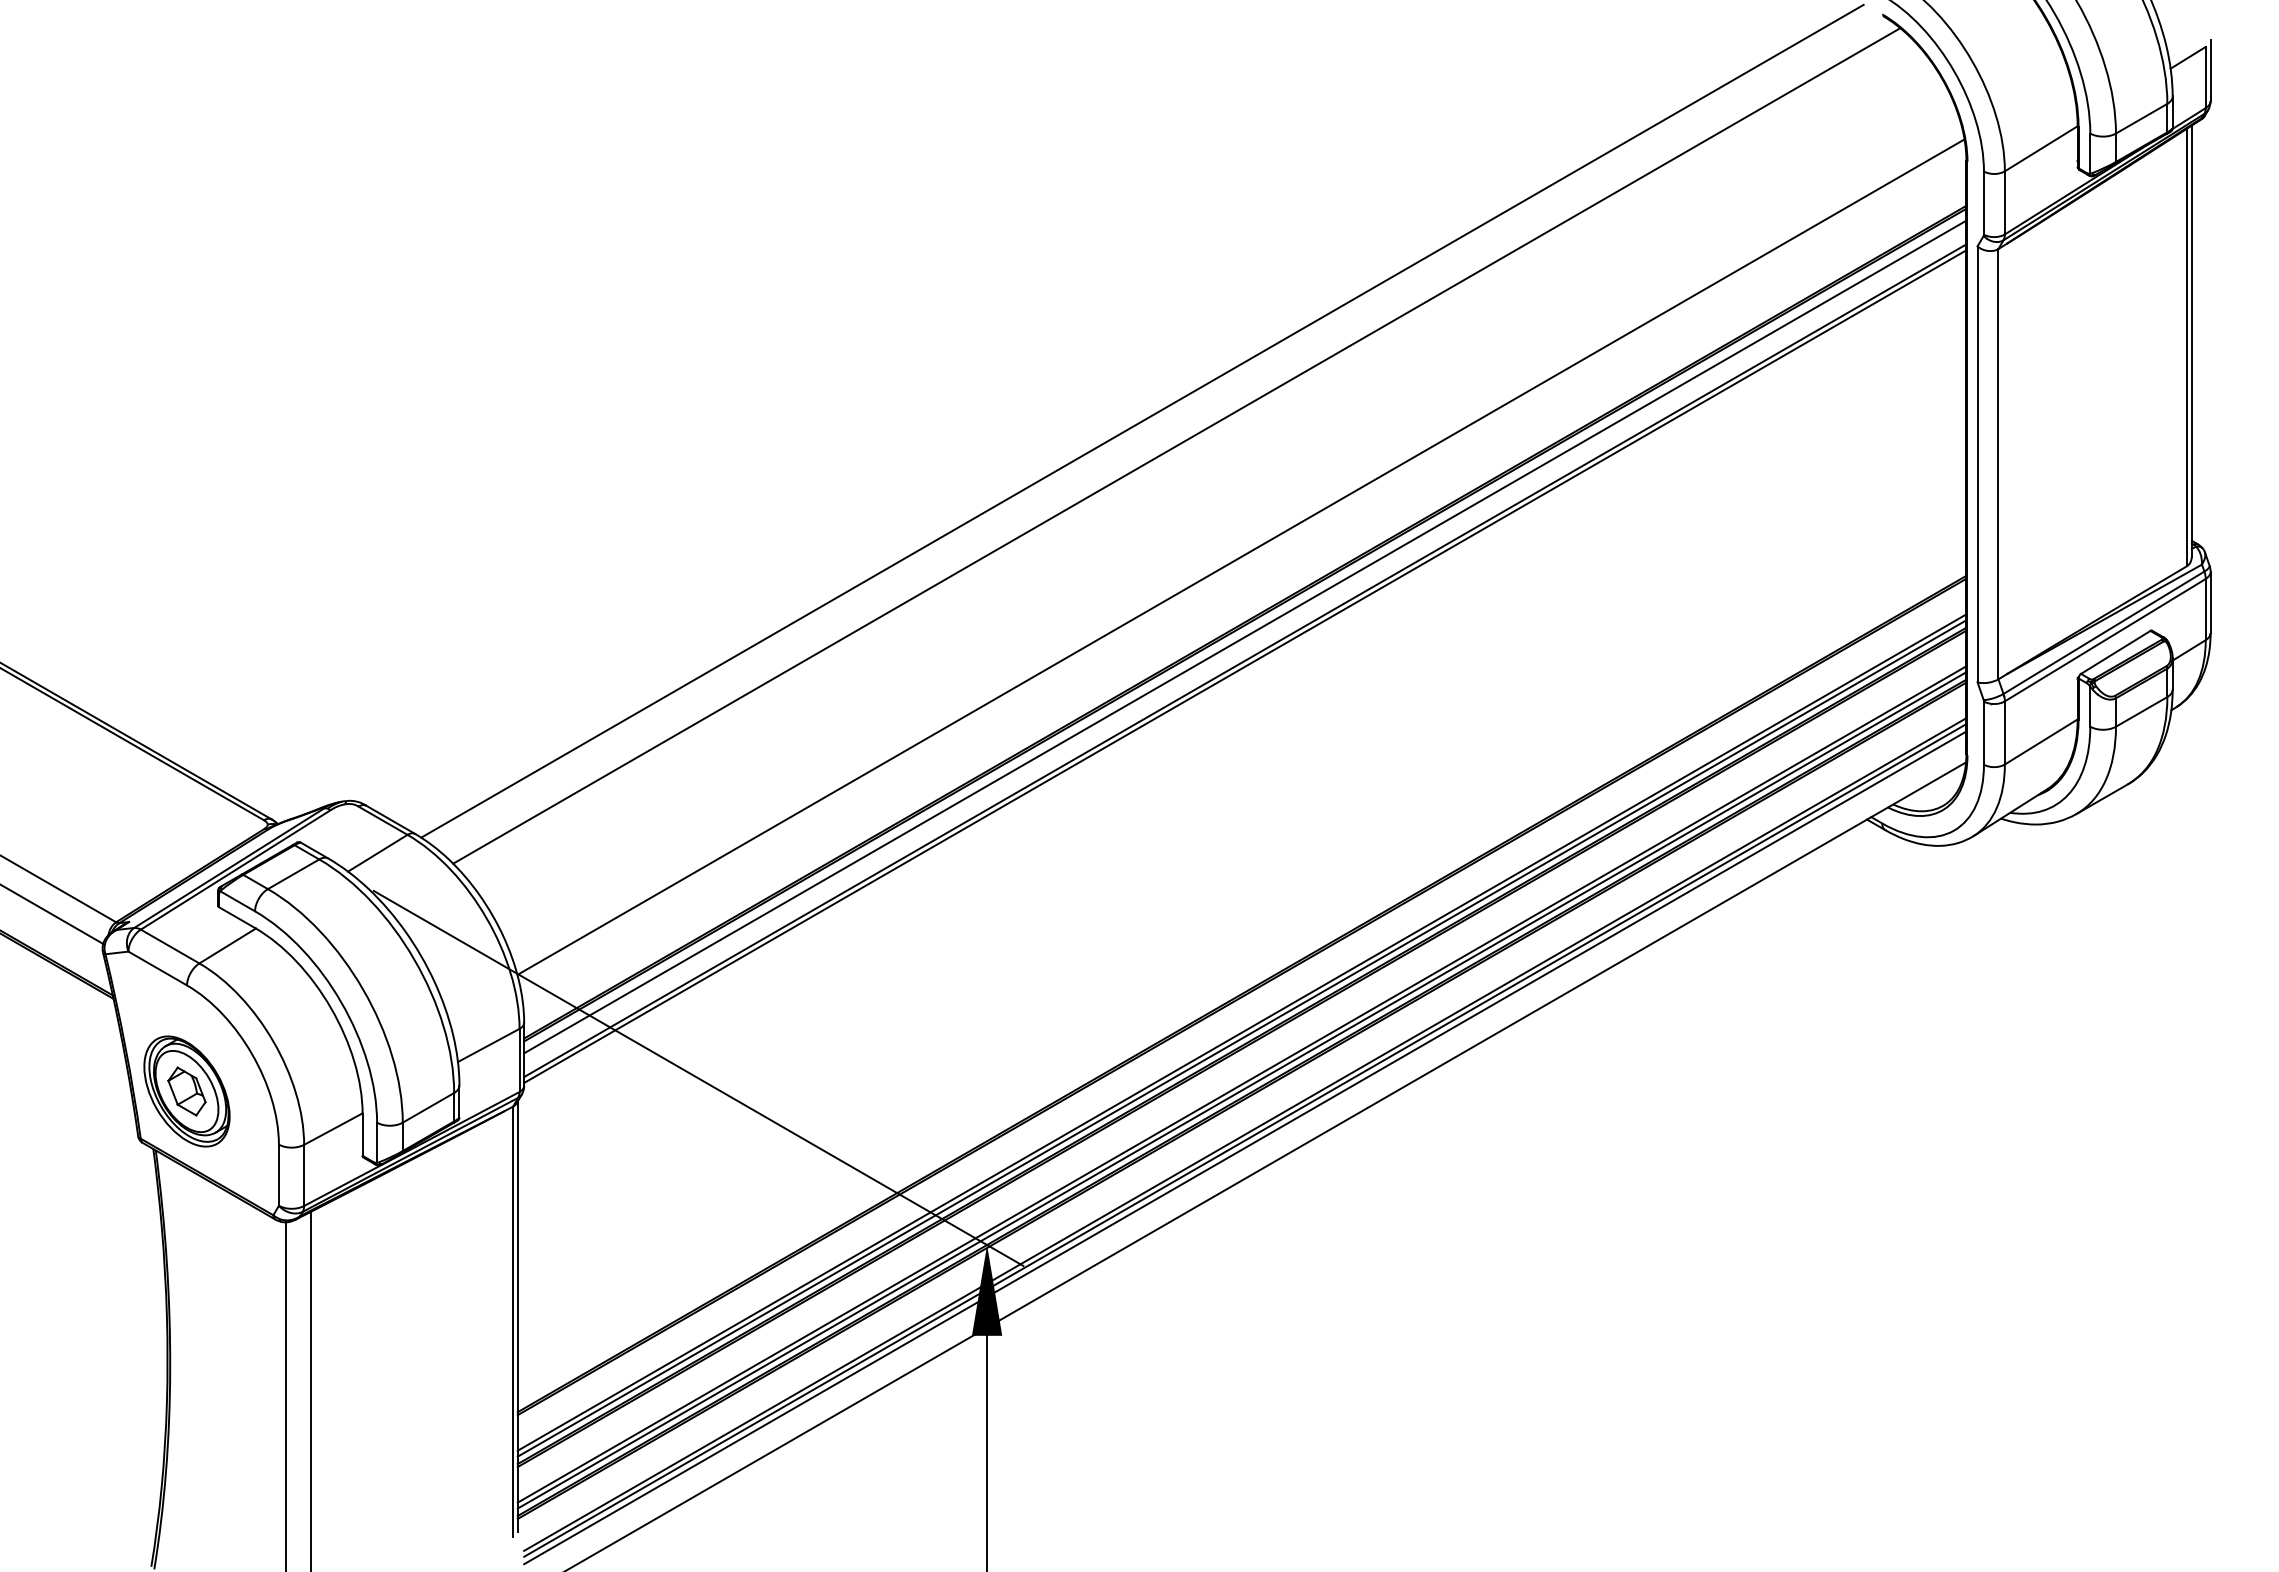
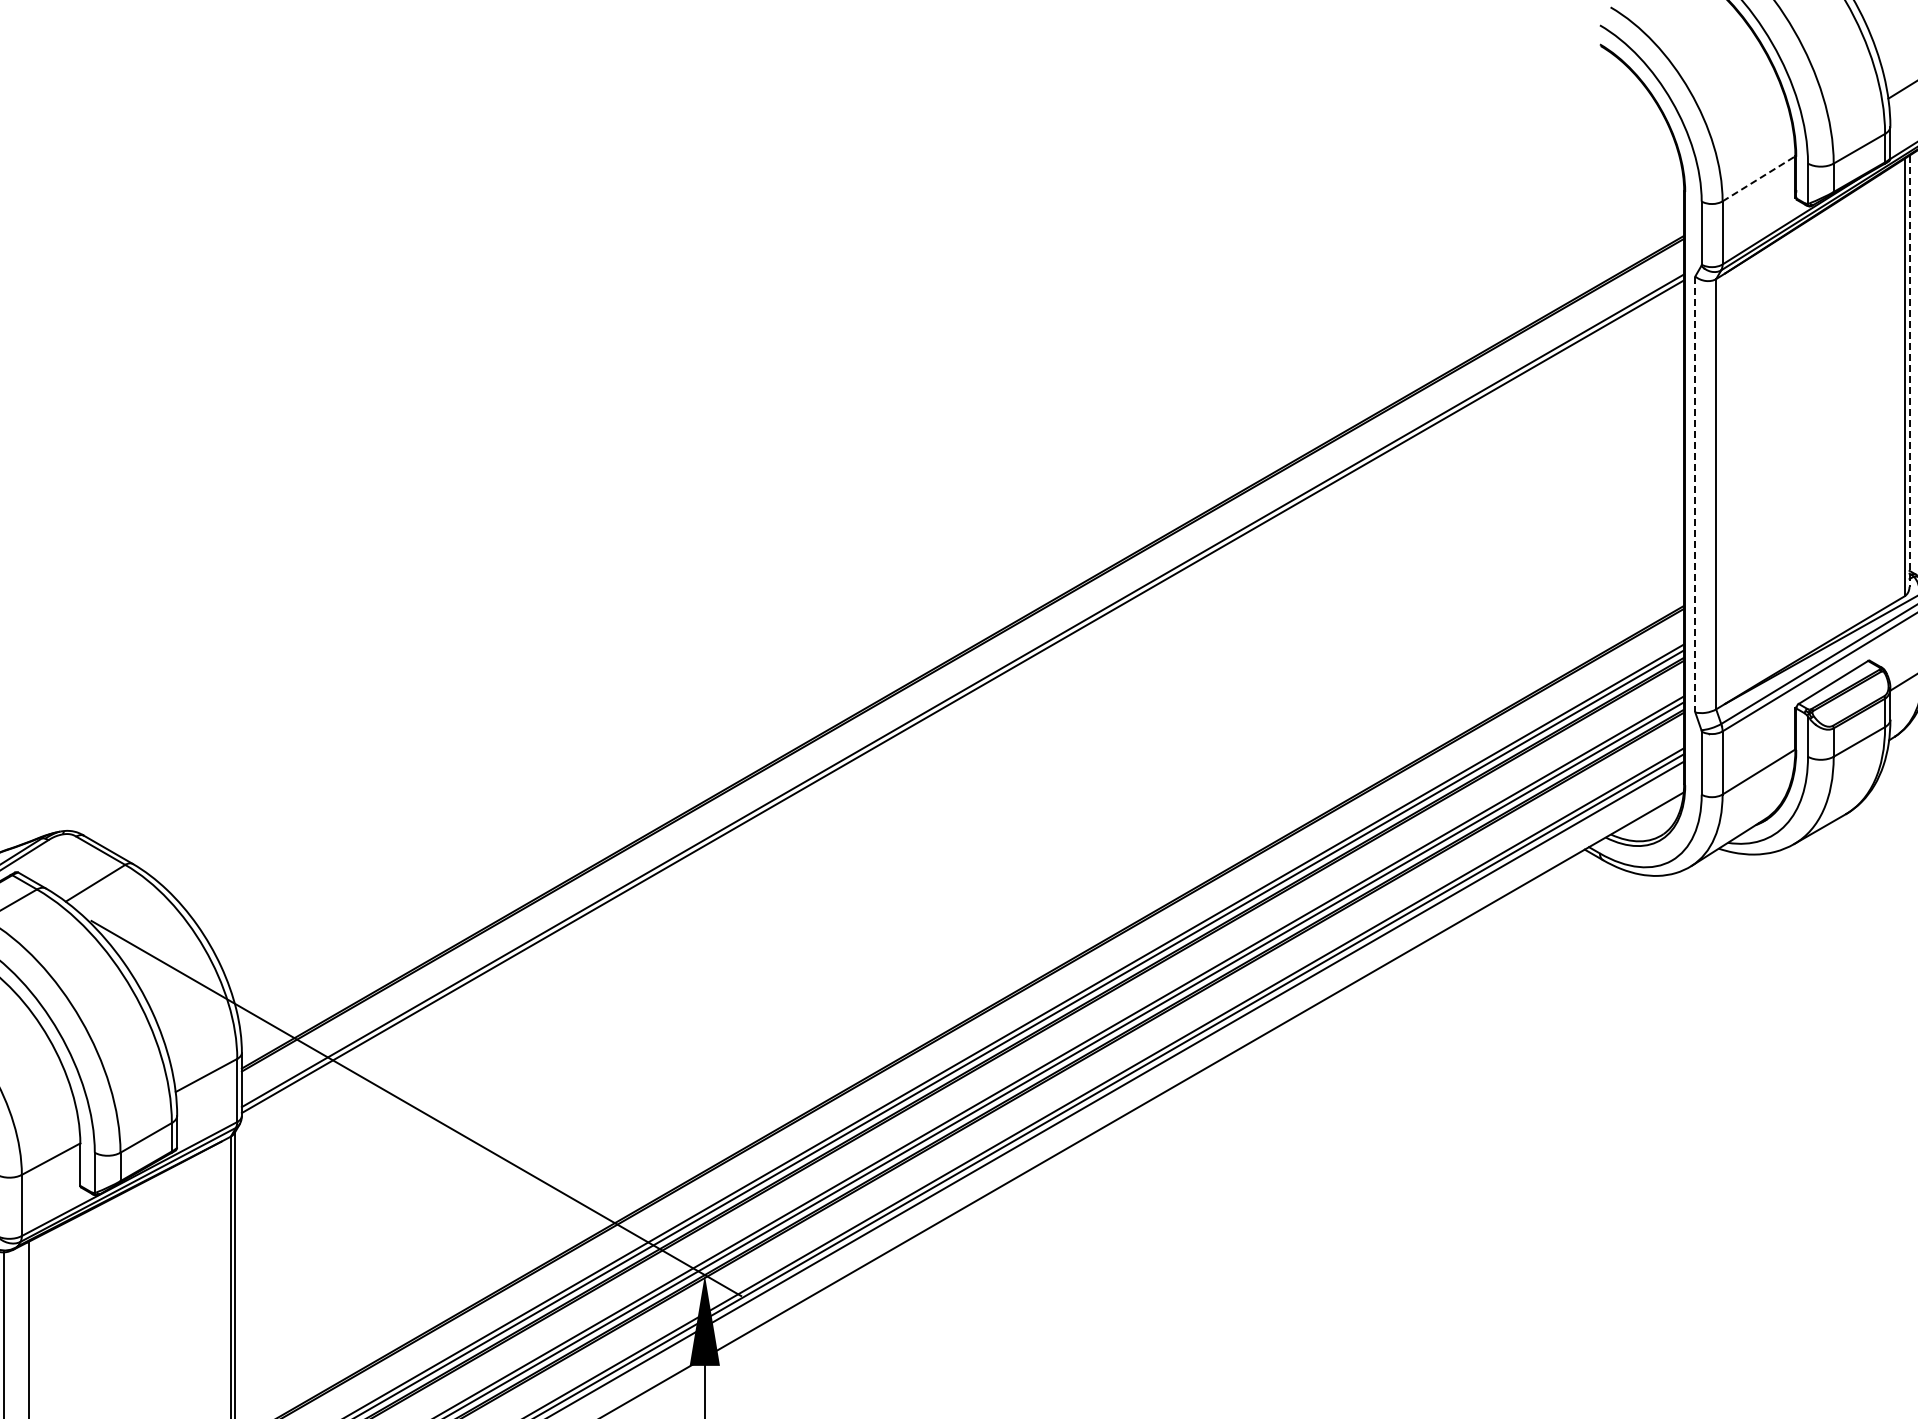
line: (2041, 148) -> (1759, 178), solid -> dashed
line: (2191, 341) -> (1909, 371), solid -> dashed
line: (1142, 420) -> (860, 450), removed
line: (1176, 445) -> (894, 475), removed
line: (1977, 464) -> (1695, 494), solid -> dashed
line: (1240, 556) -> (958, 586), removed
line: (1245, 636) -> (963, 666), removed

